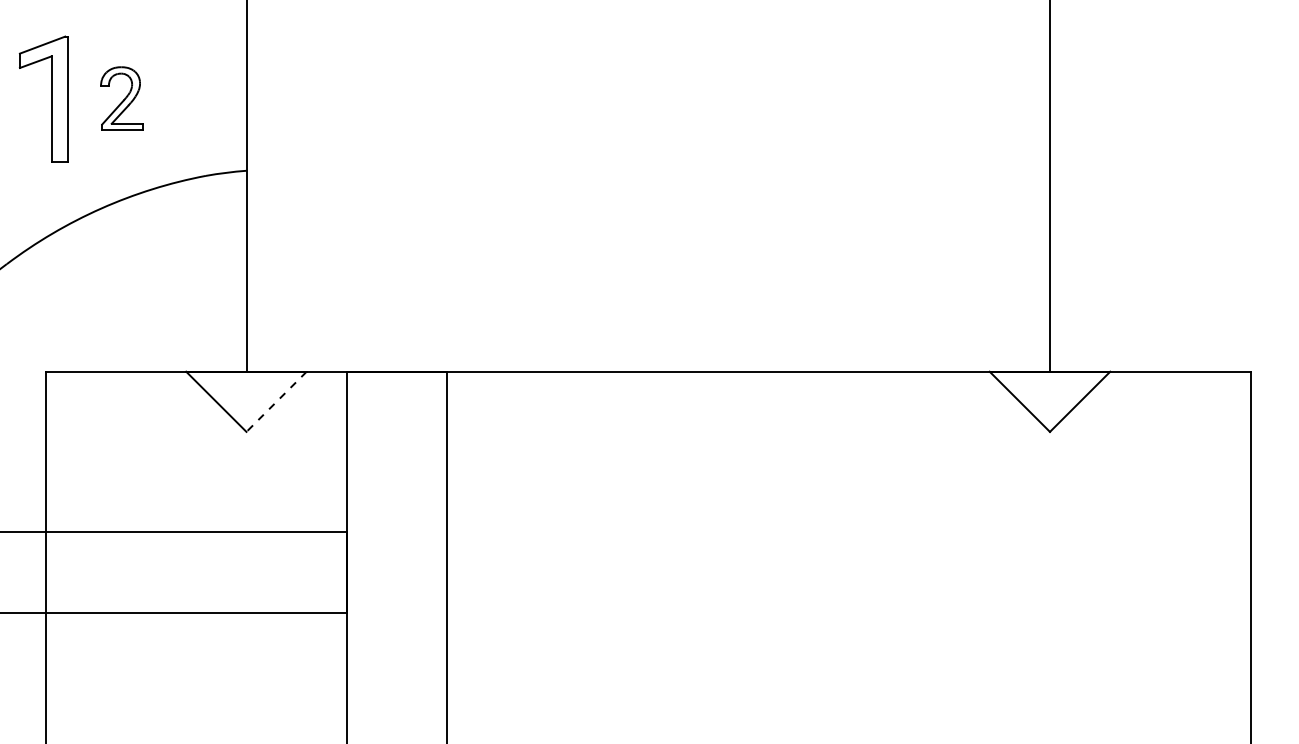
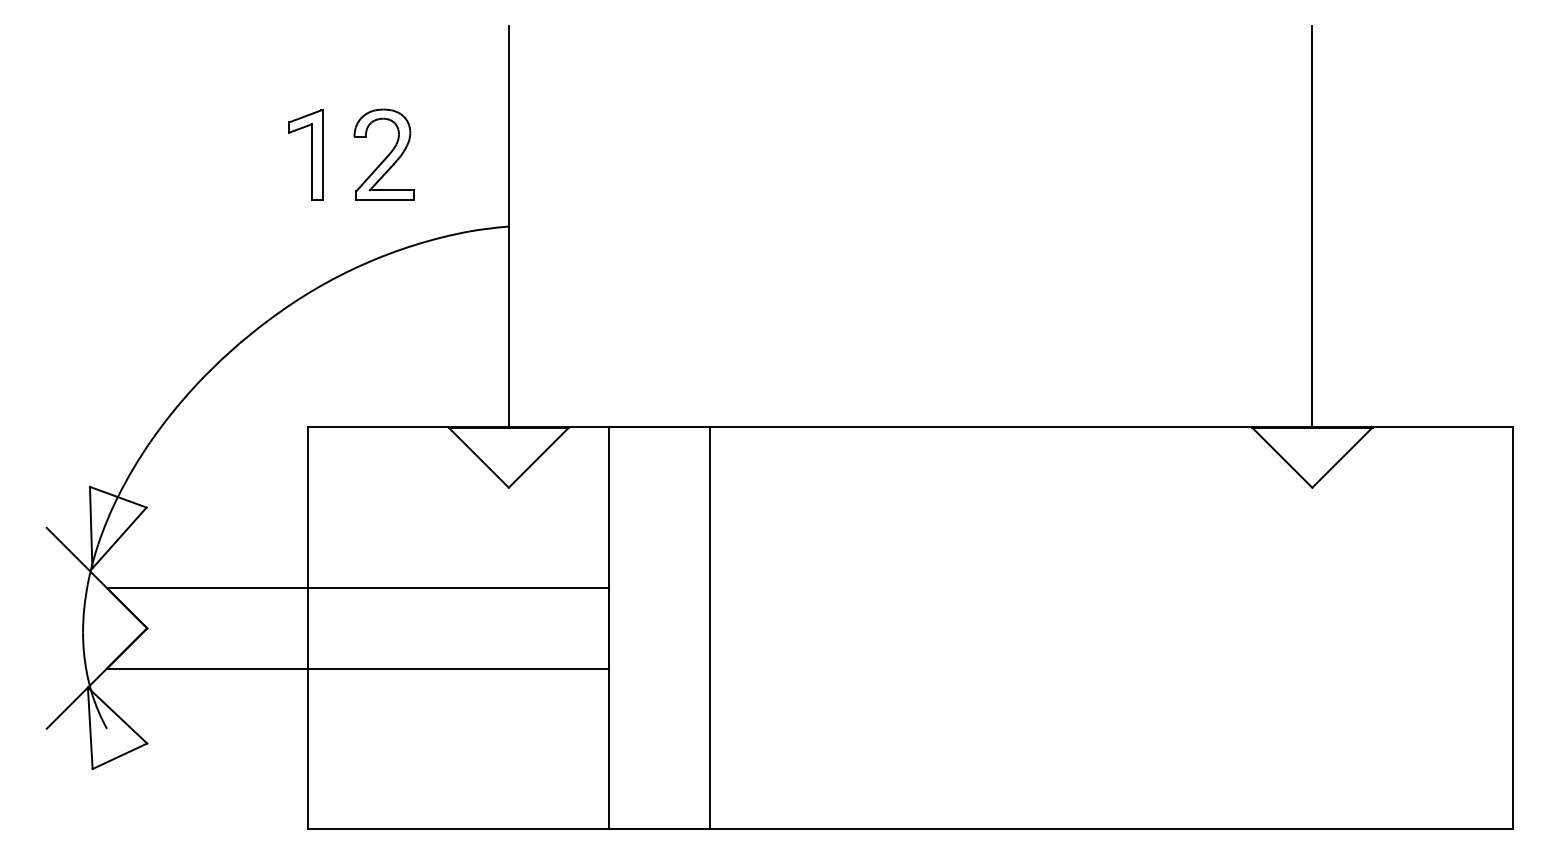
part: (43, 98) -> (305, 154), size x0.71
part: (121, 98) -> (383, 154), size x1.43
line: (276, 401) -> (538, 457), dashed -> solid

